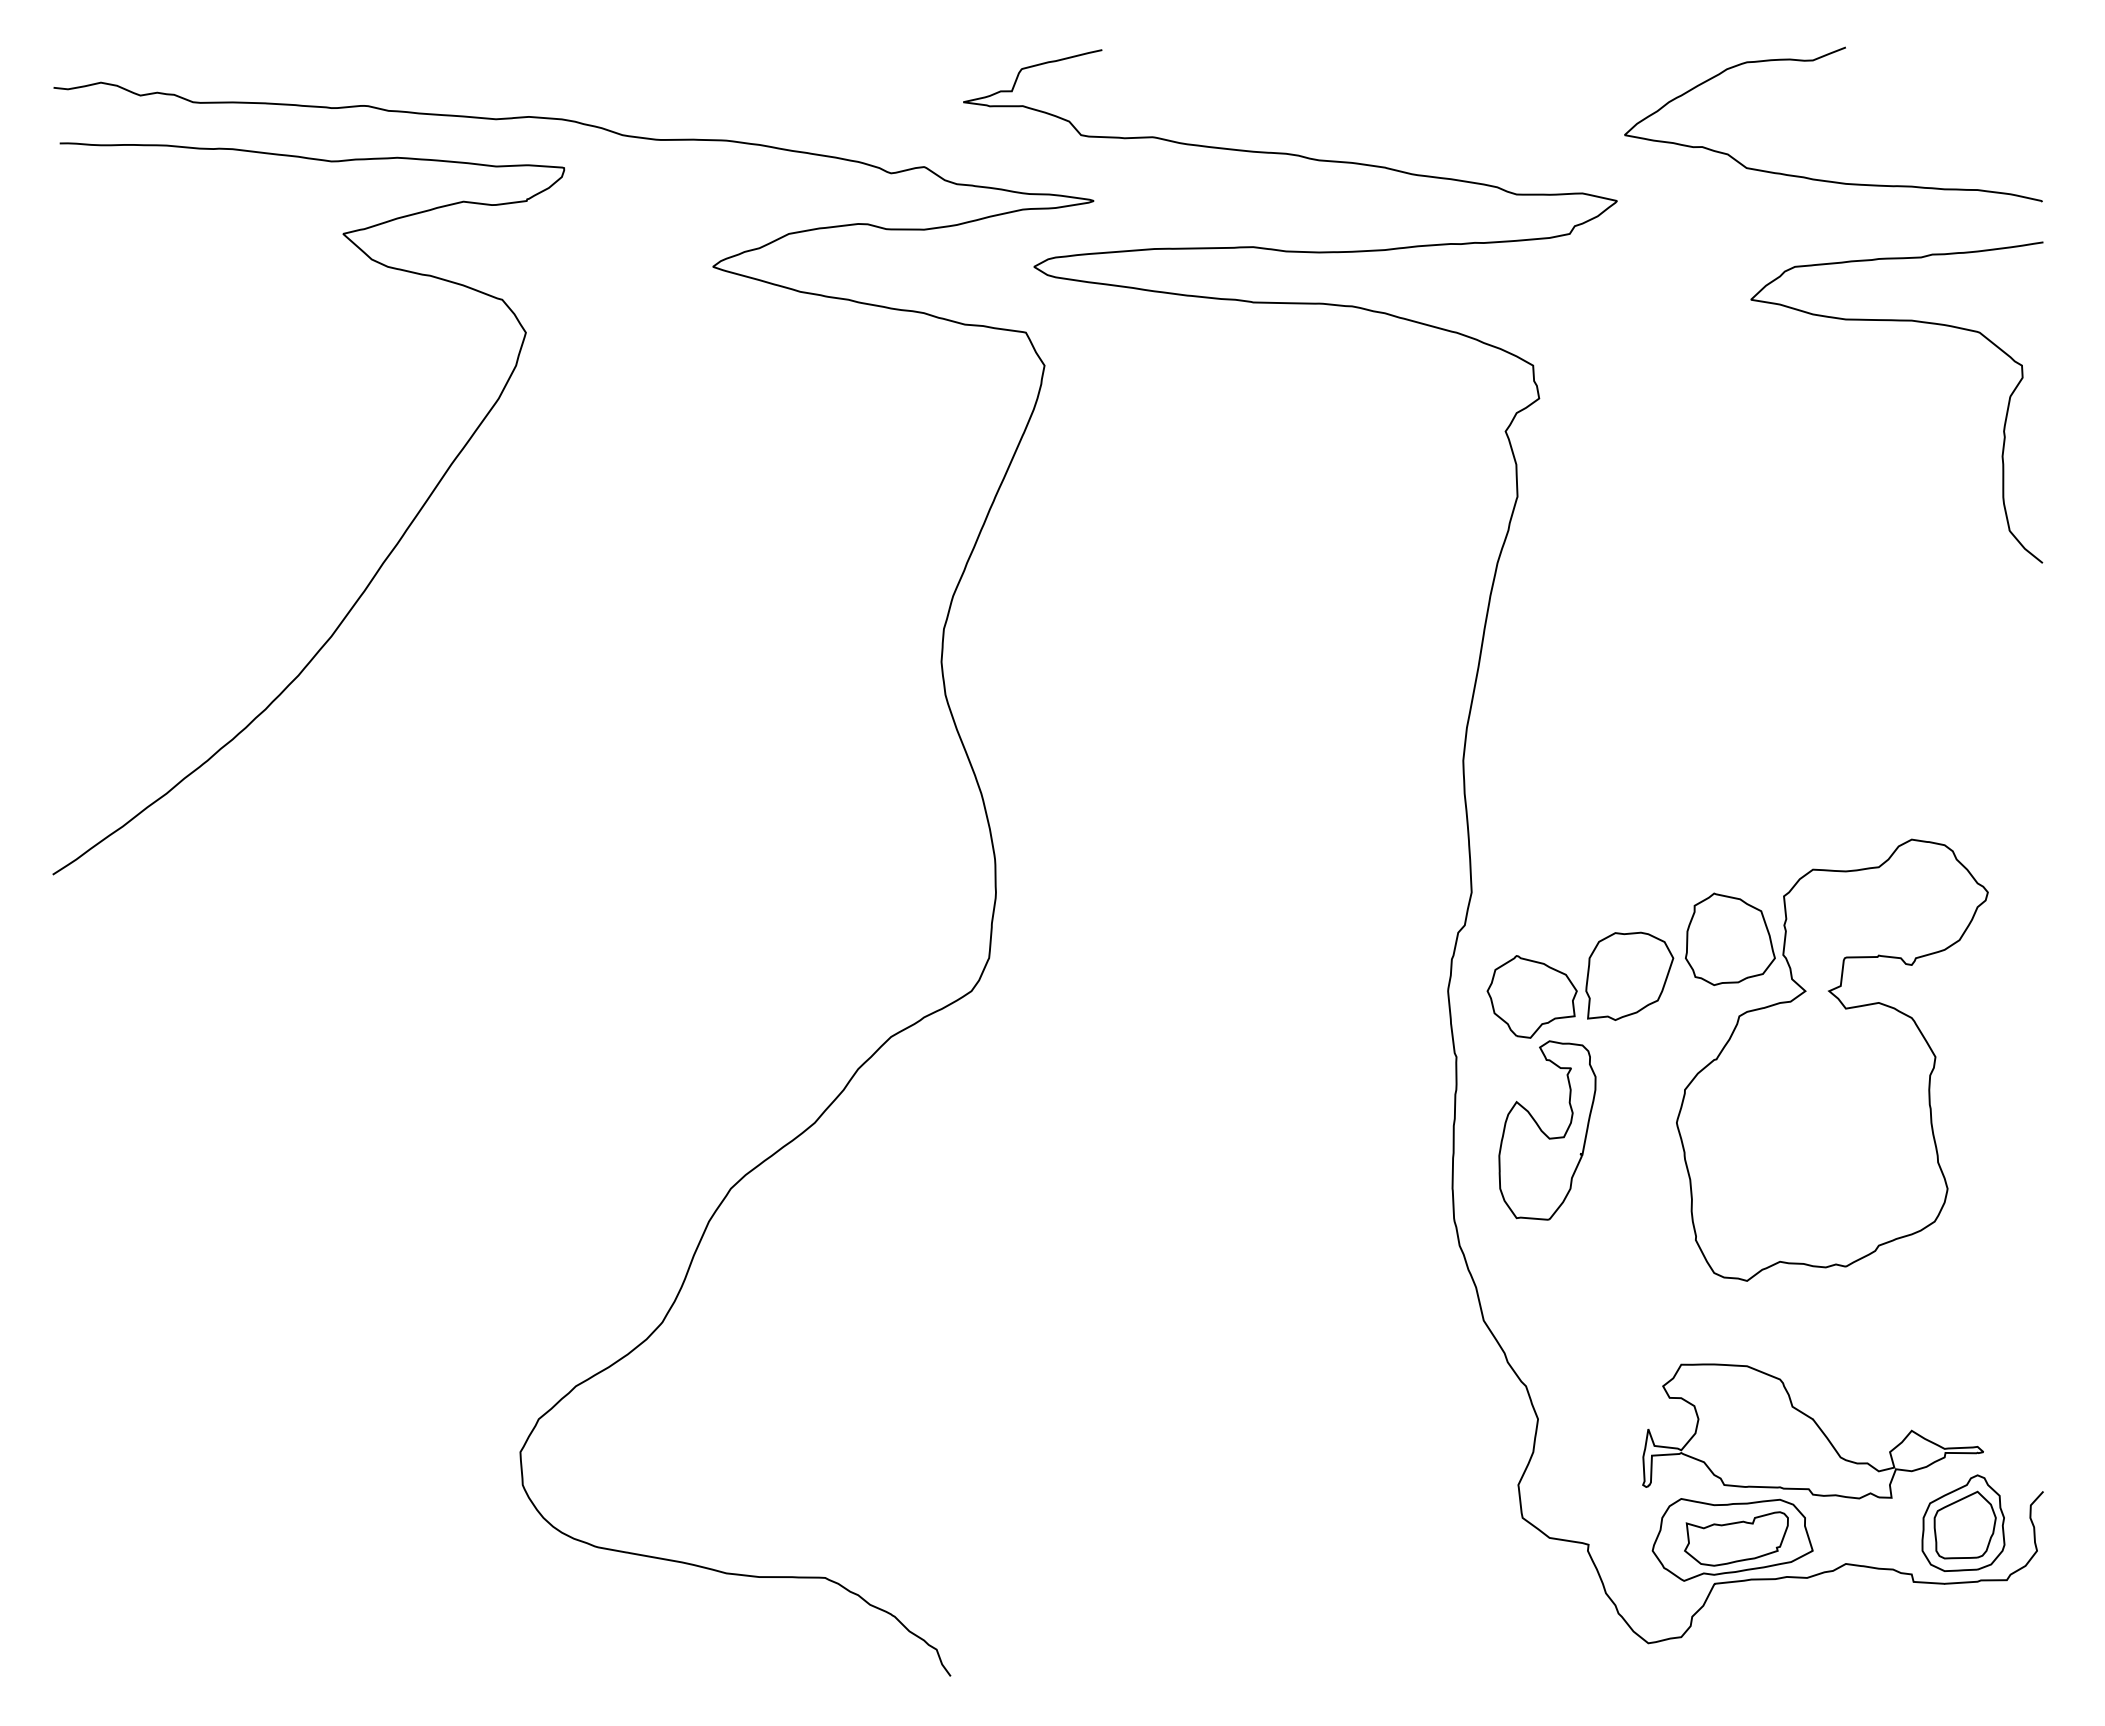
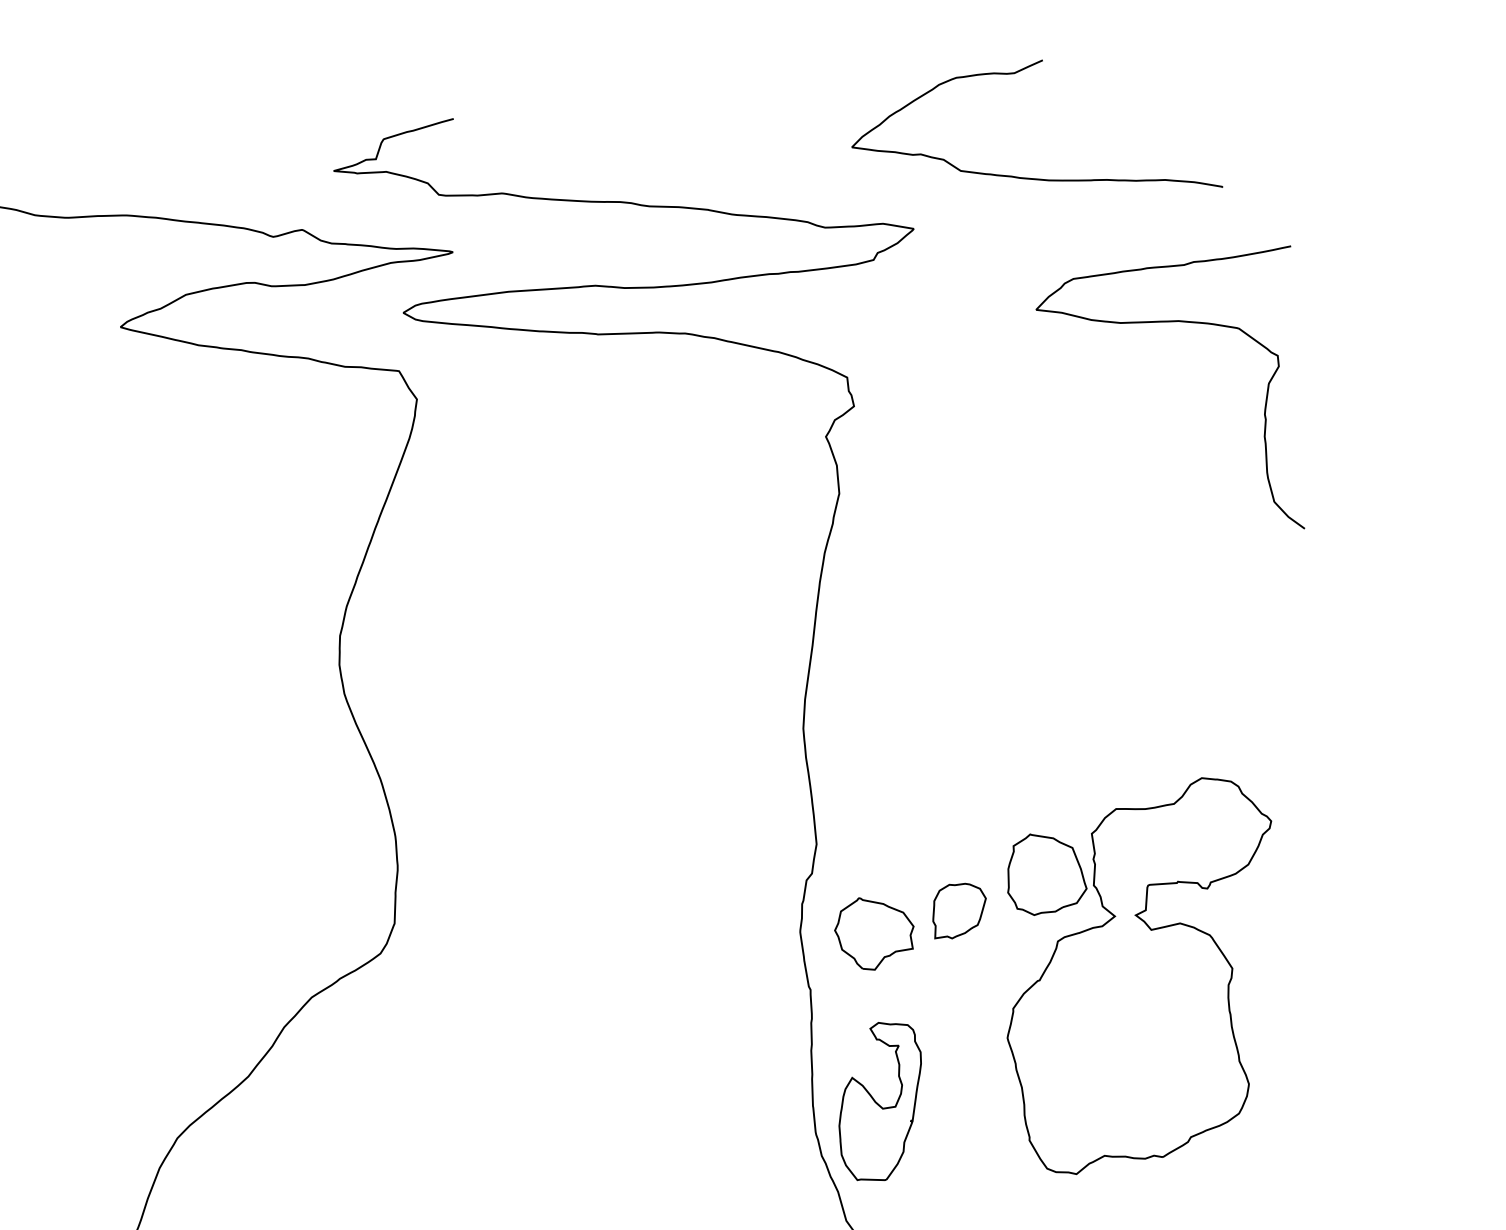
curve: (1830, 180) -> (1035, 178), moved
part: (1629, 975) -> (959, 910), size x0.7
part: (1547, 1130) -> (880, 1101), moved

